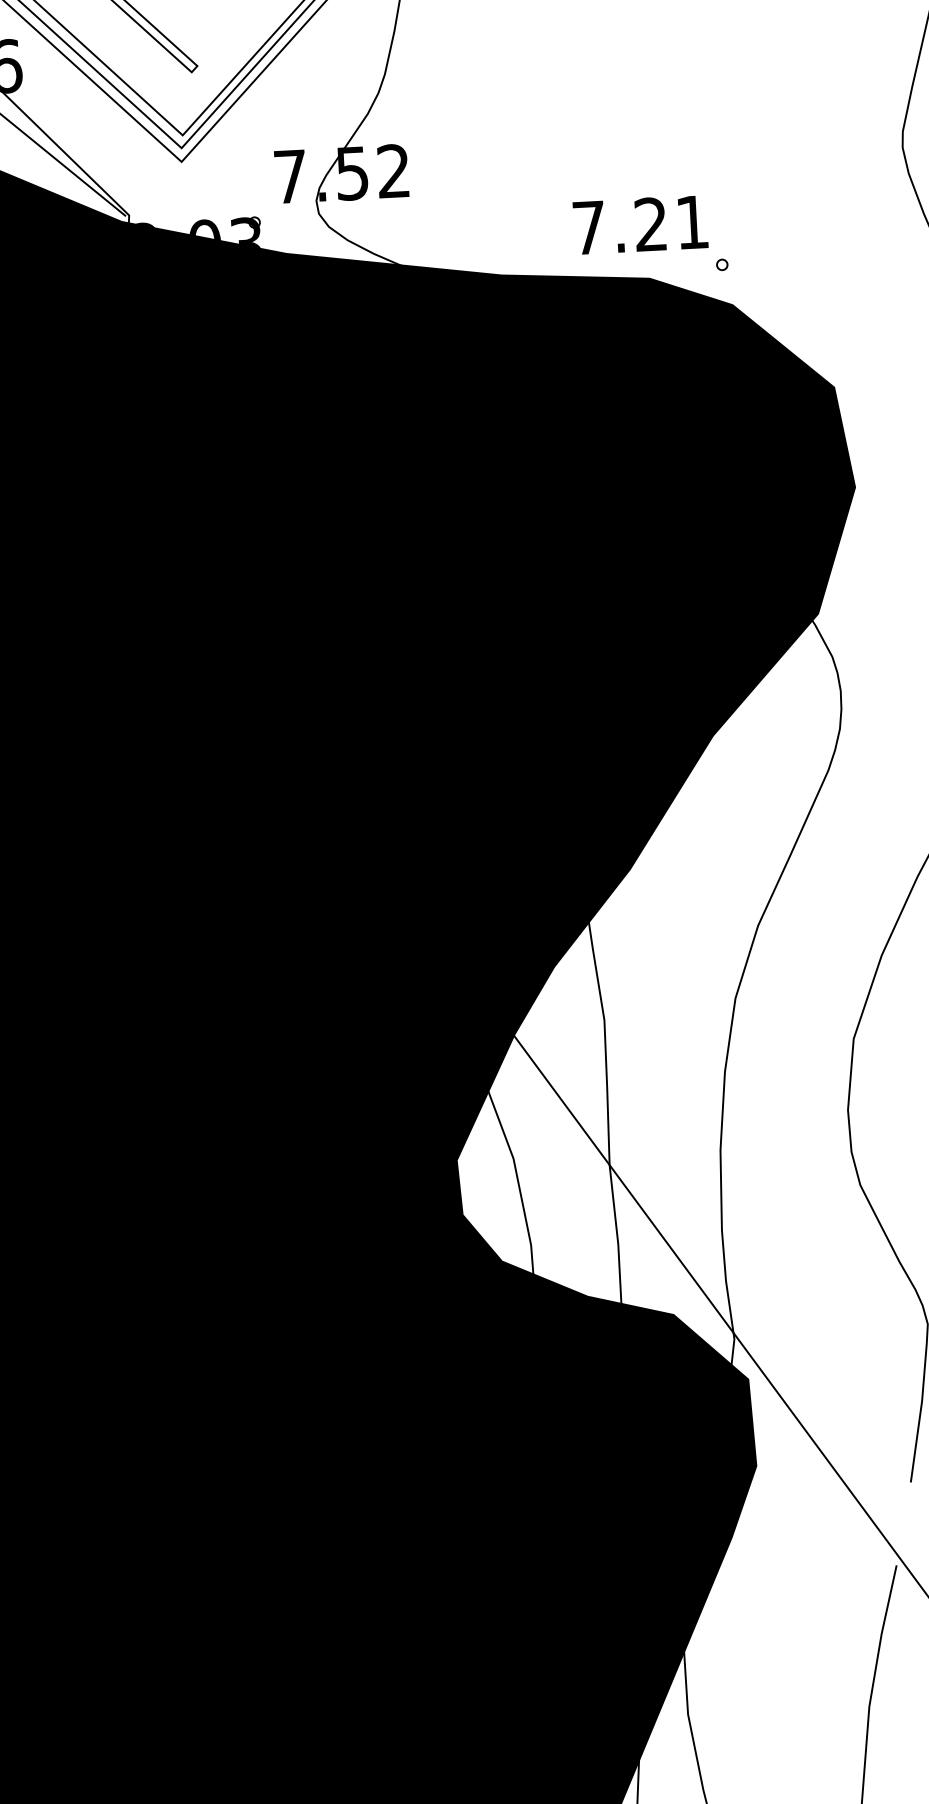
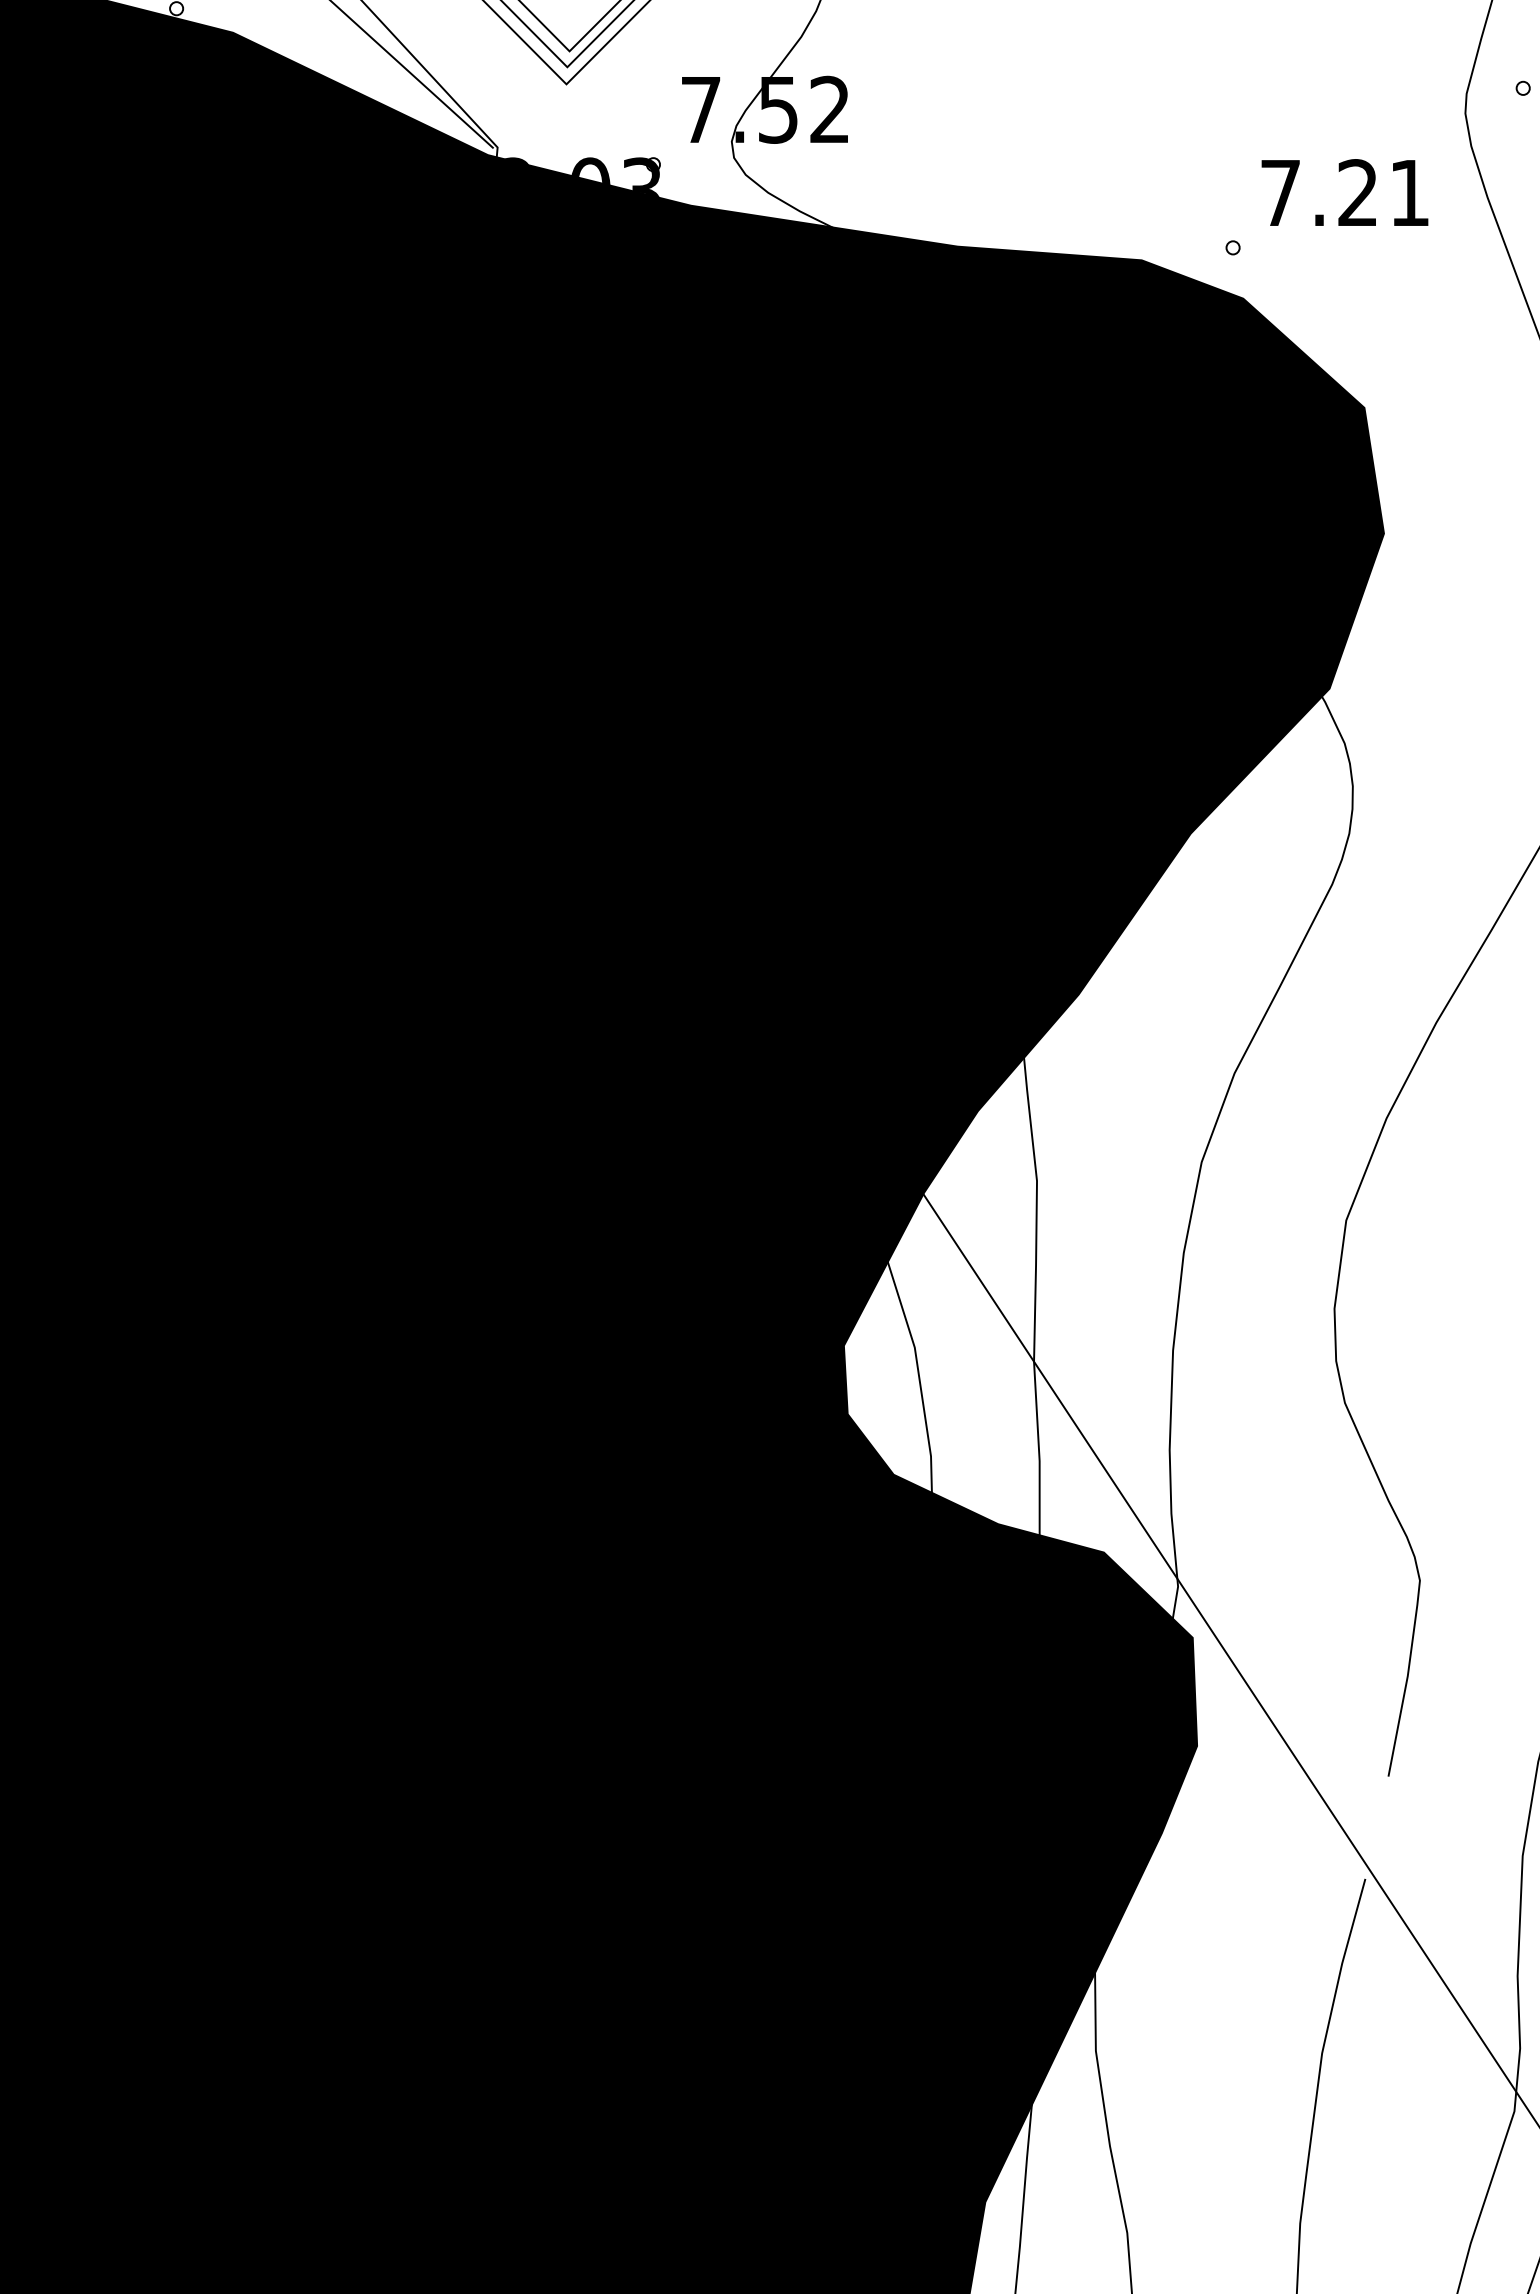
text: (640, 224) -> (1344, 192), moved

